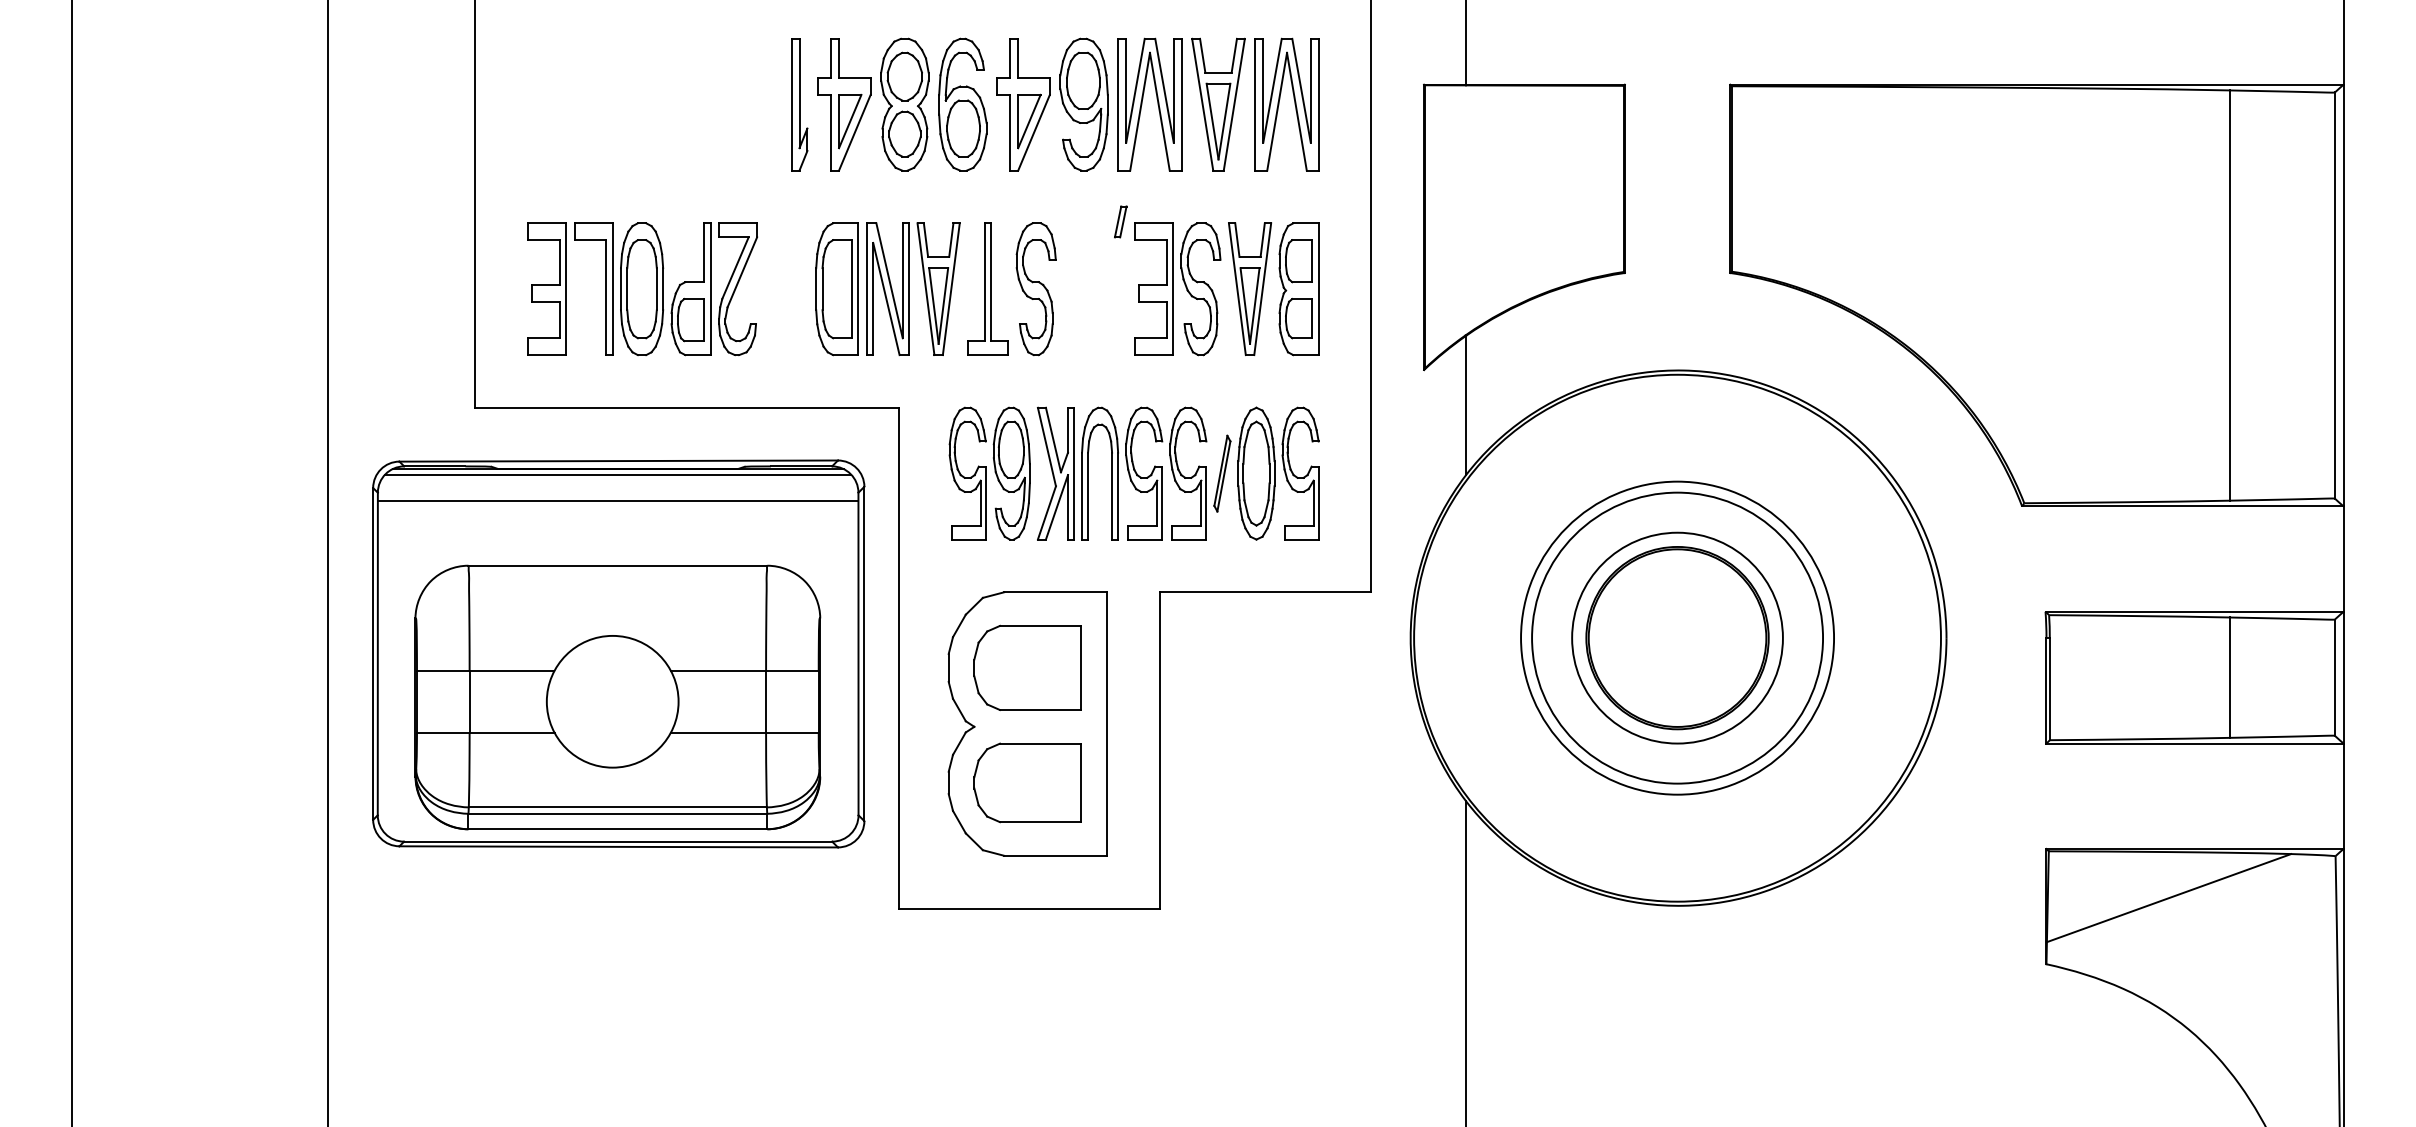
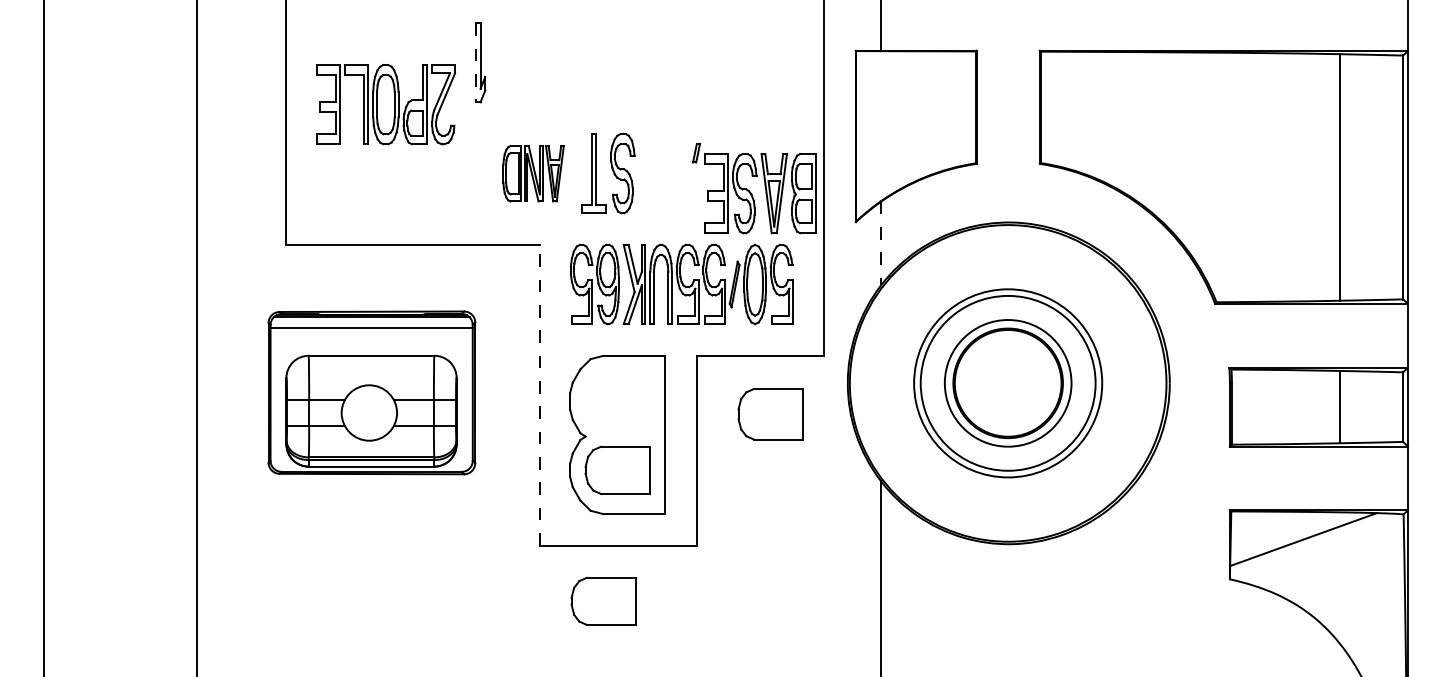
line: (791, 104) -> (475, 62), solid -> dashed
part: (1069, 104) -> (642, 62), removed
part: (1217, 280) -> (754, 188), moved
part: (641, 288) -> (385, 104), moved
part: (887, 288) -> (533, 173), size x0.7
line: (1466, 405) -> (881, 243), solid -> dashed
part: (618, 653) -> (371, 392), size x0.7
line: (899, 656) -> (540, 394), solid -> dashed
part: (1027, 668) -> (770, 414), moved
part: (1004, 999) -> (603, 600), added

